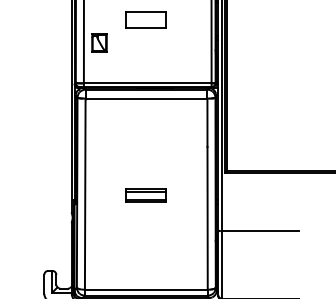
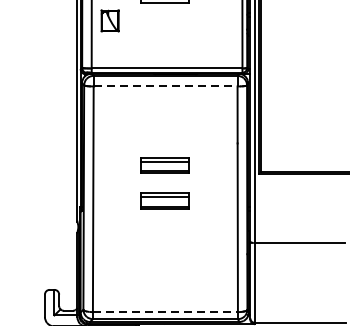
line: (146, 98) -> (165, 86), solid -> dashed
part: (145, 165) -> (164, 165), added
line: (146, 289) -> (165, 311), solid -> dashed

